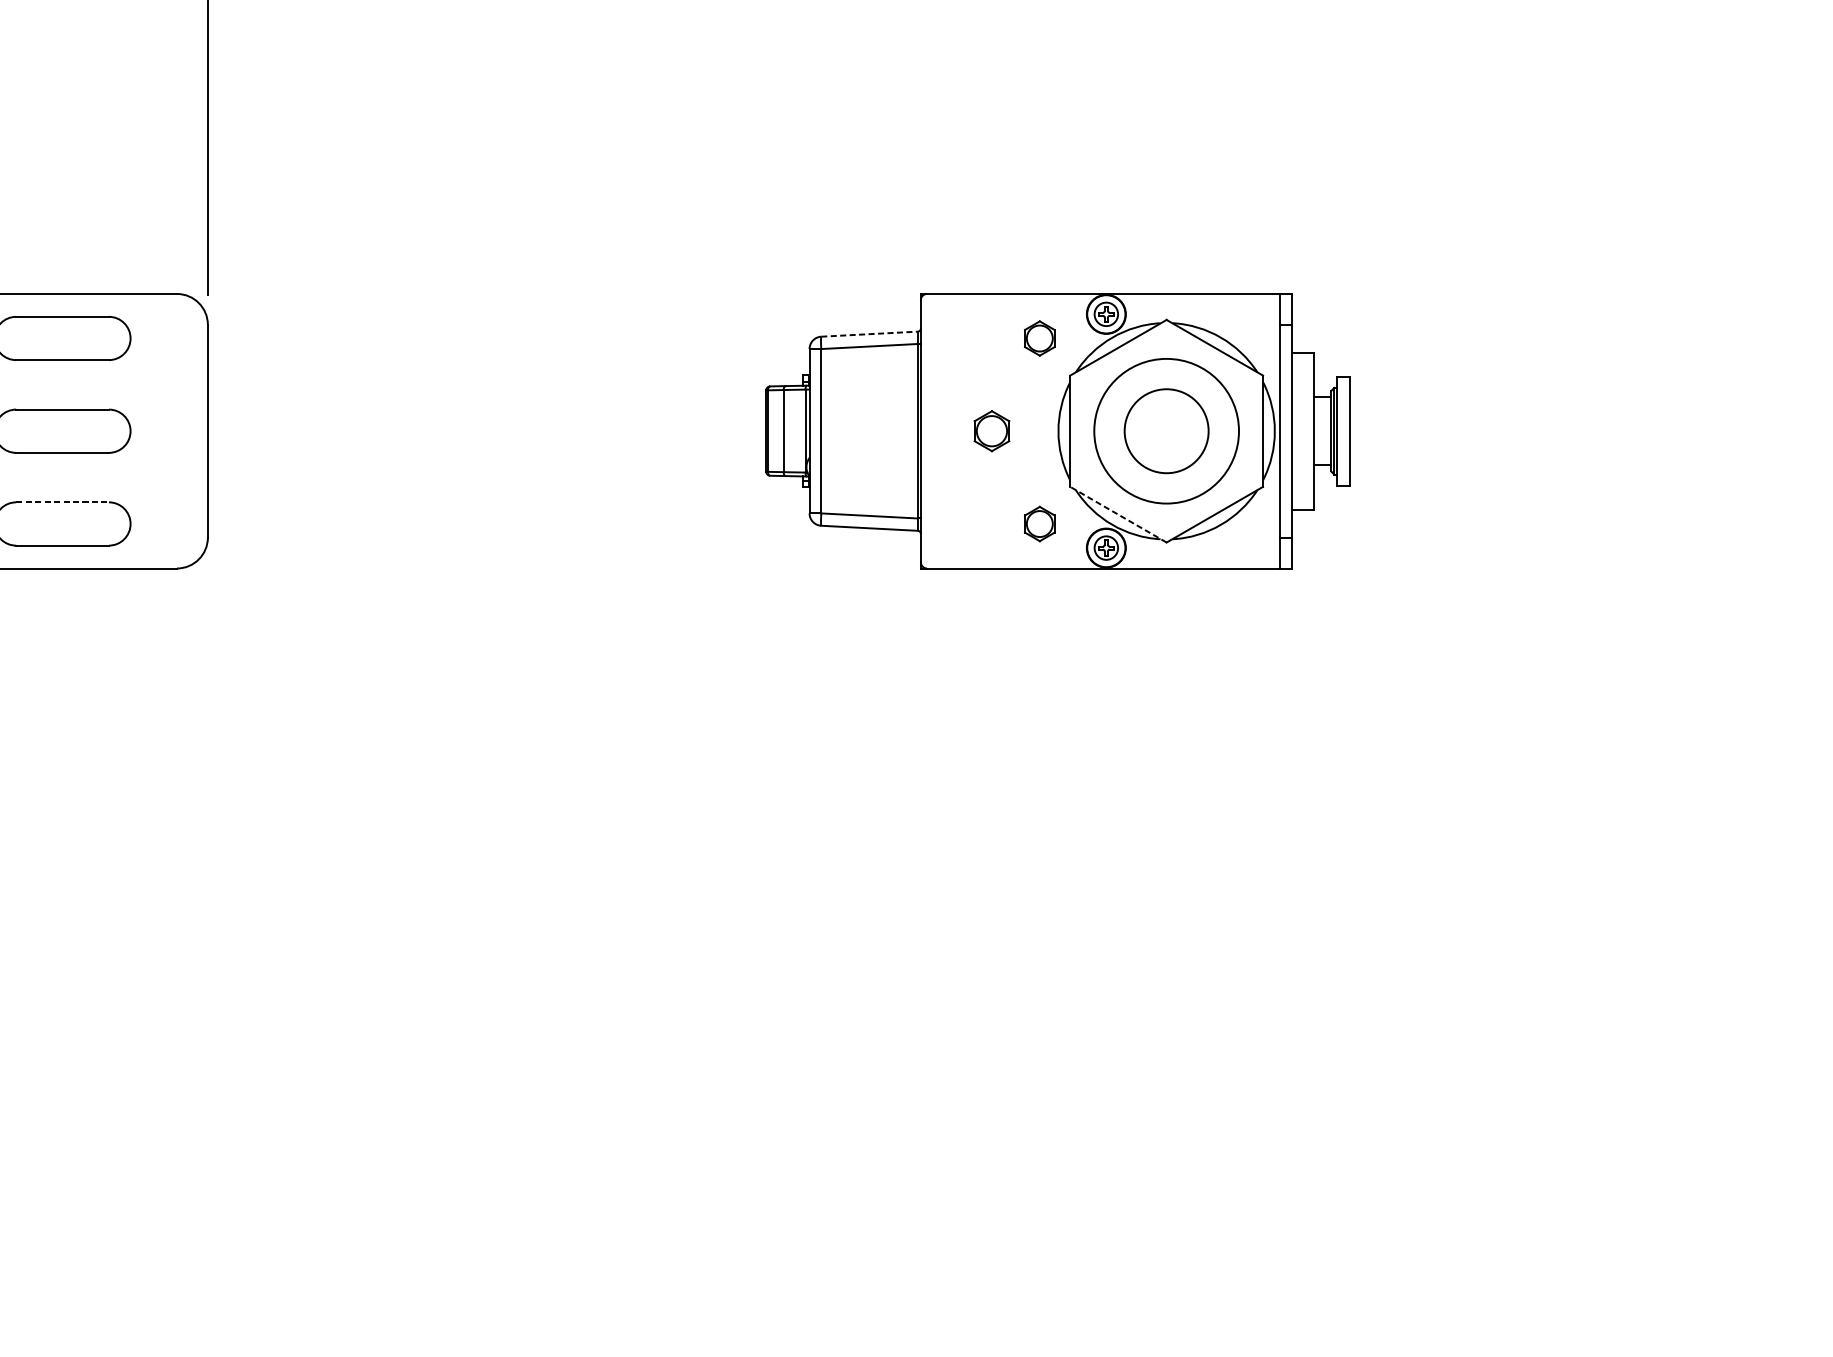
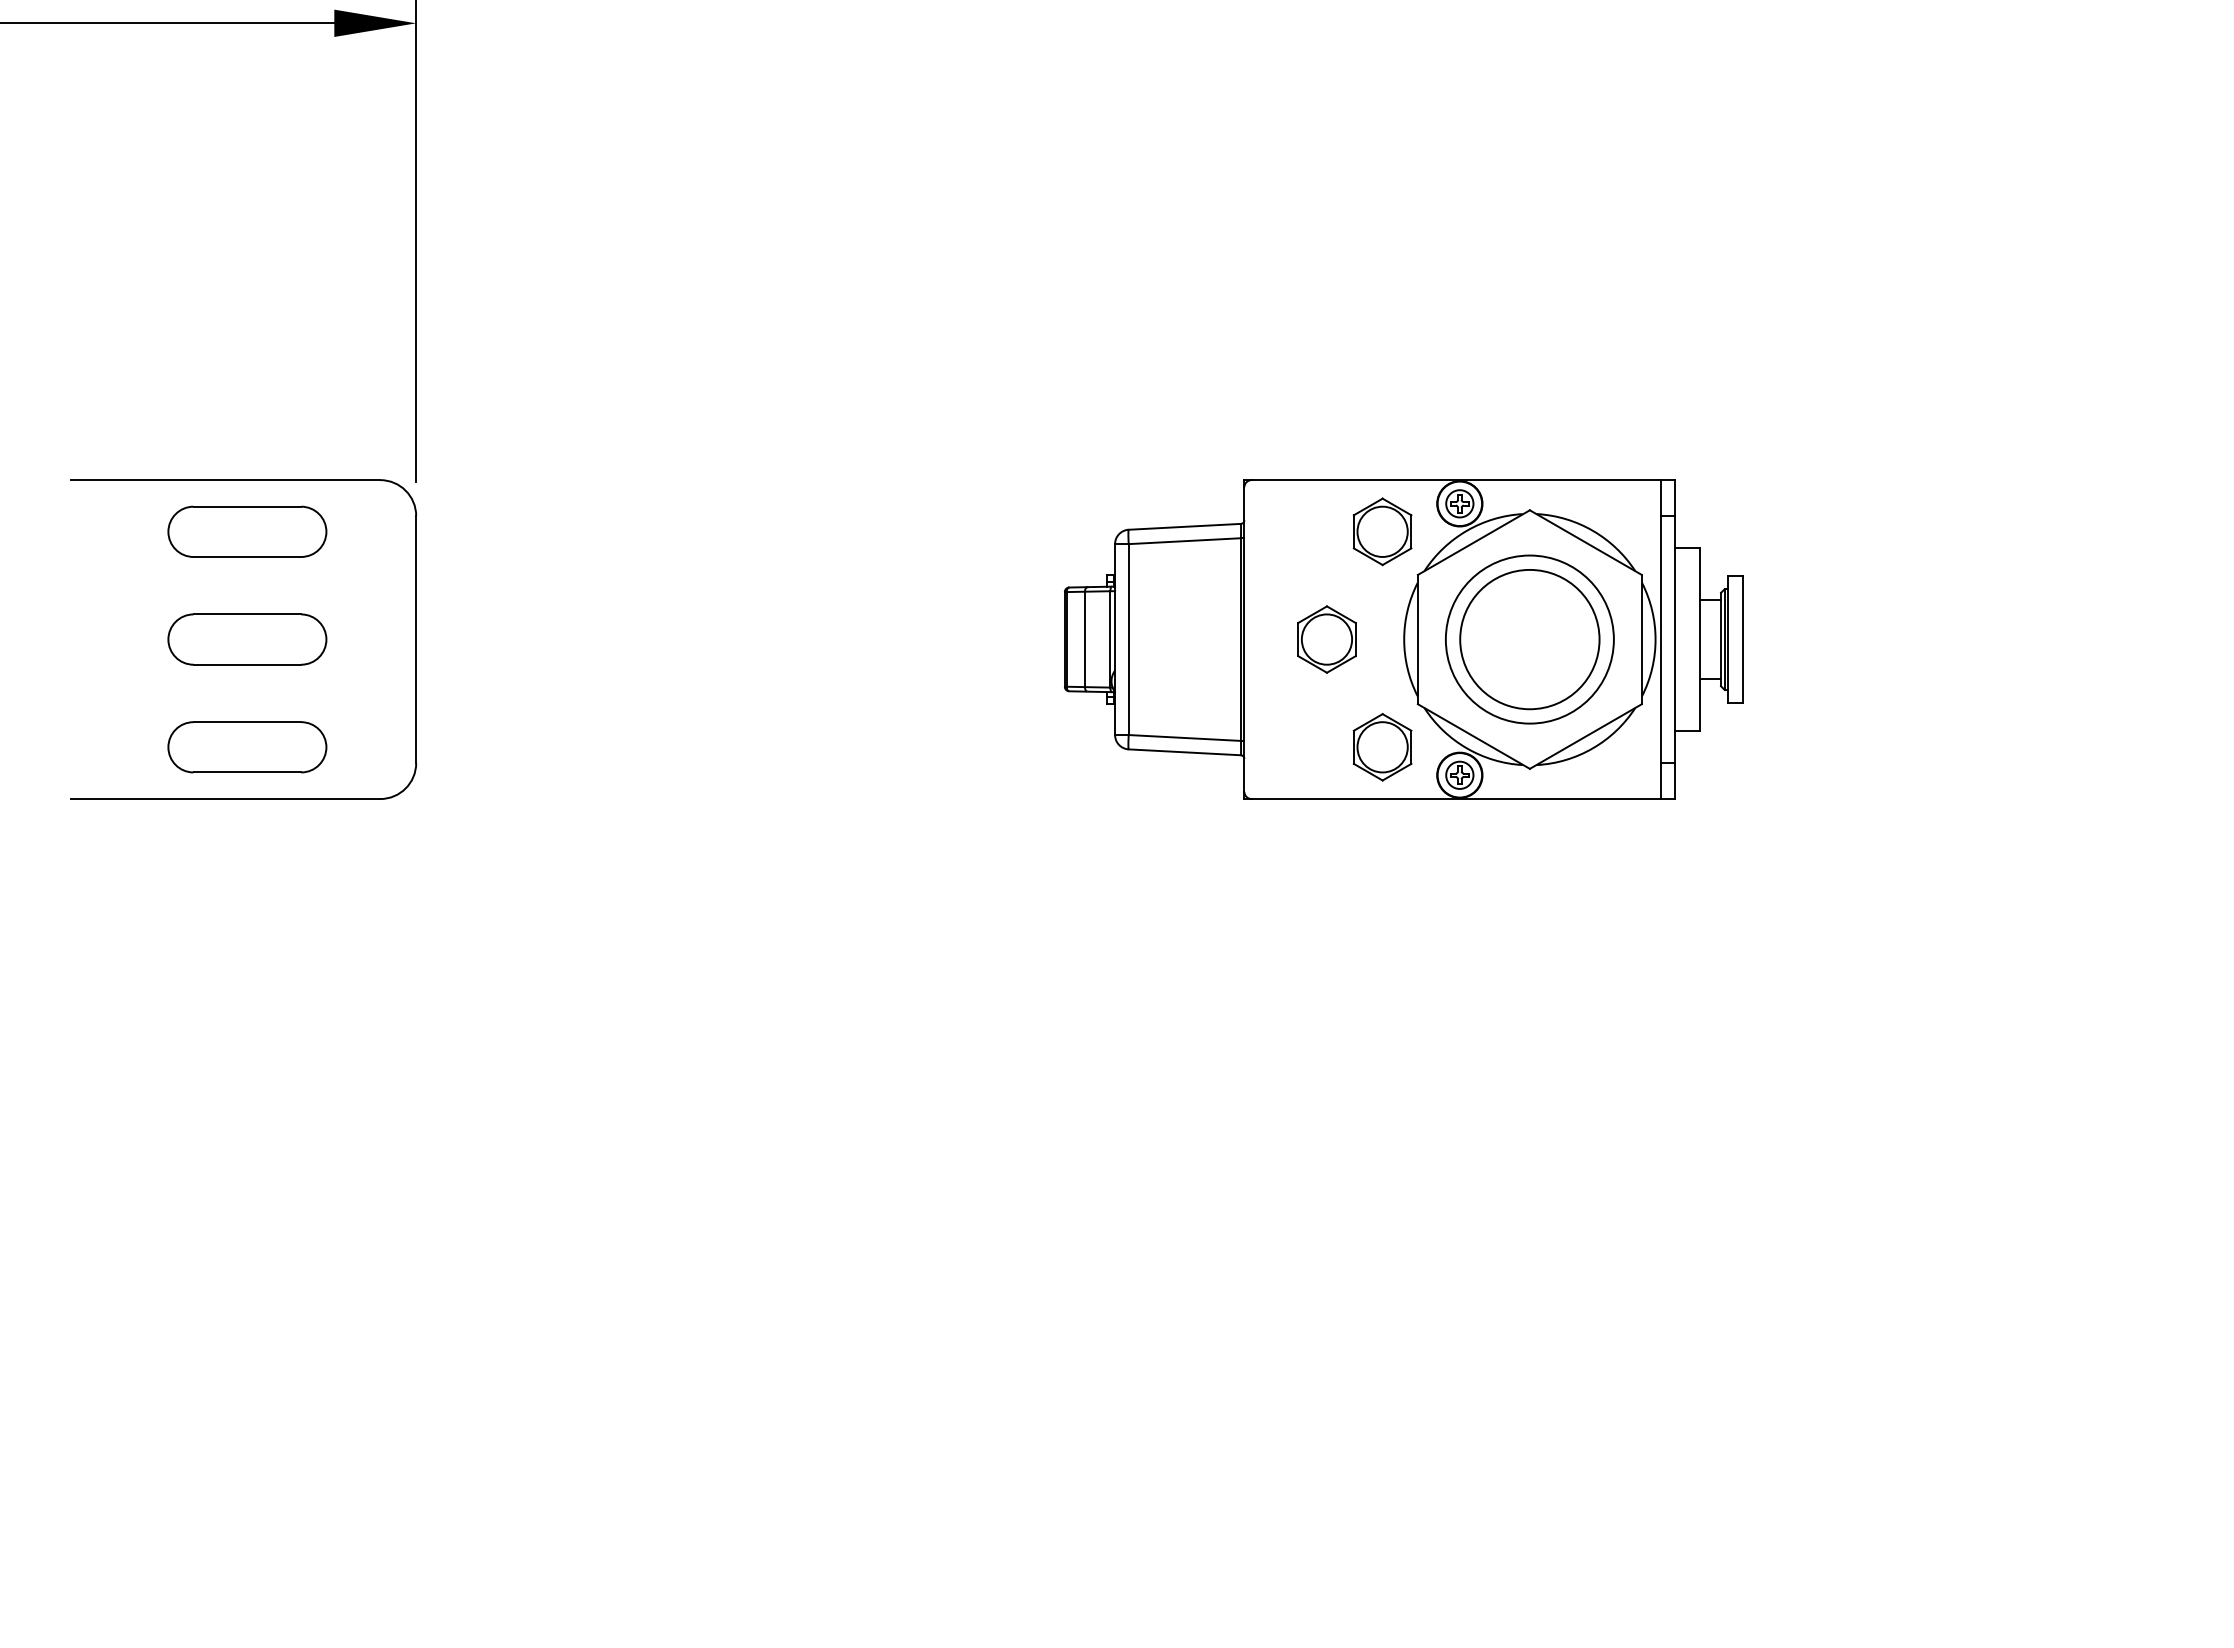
line: (870, 333) -> (1185, 526), dashed -> solid
part: (1039, 338) -> (1382, 531), size x1.67
part: (991, 431) -> (1326, 639), size x1.43
circle: (1166, 431) -> (1529, 639), size x1.43
line: (62, 502) -> (247, 722), dashed -> solid
line: (1118, 514) -> (1473, 736), dashed -> solid
part: (1039, 524) -> (1382, 747), size x1.67

